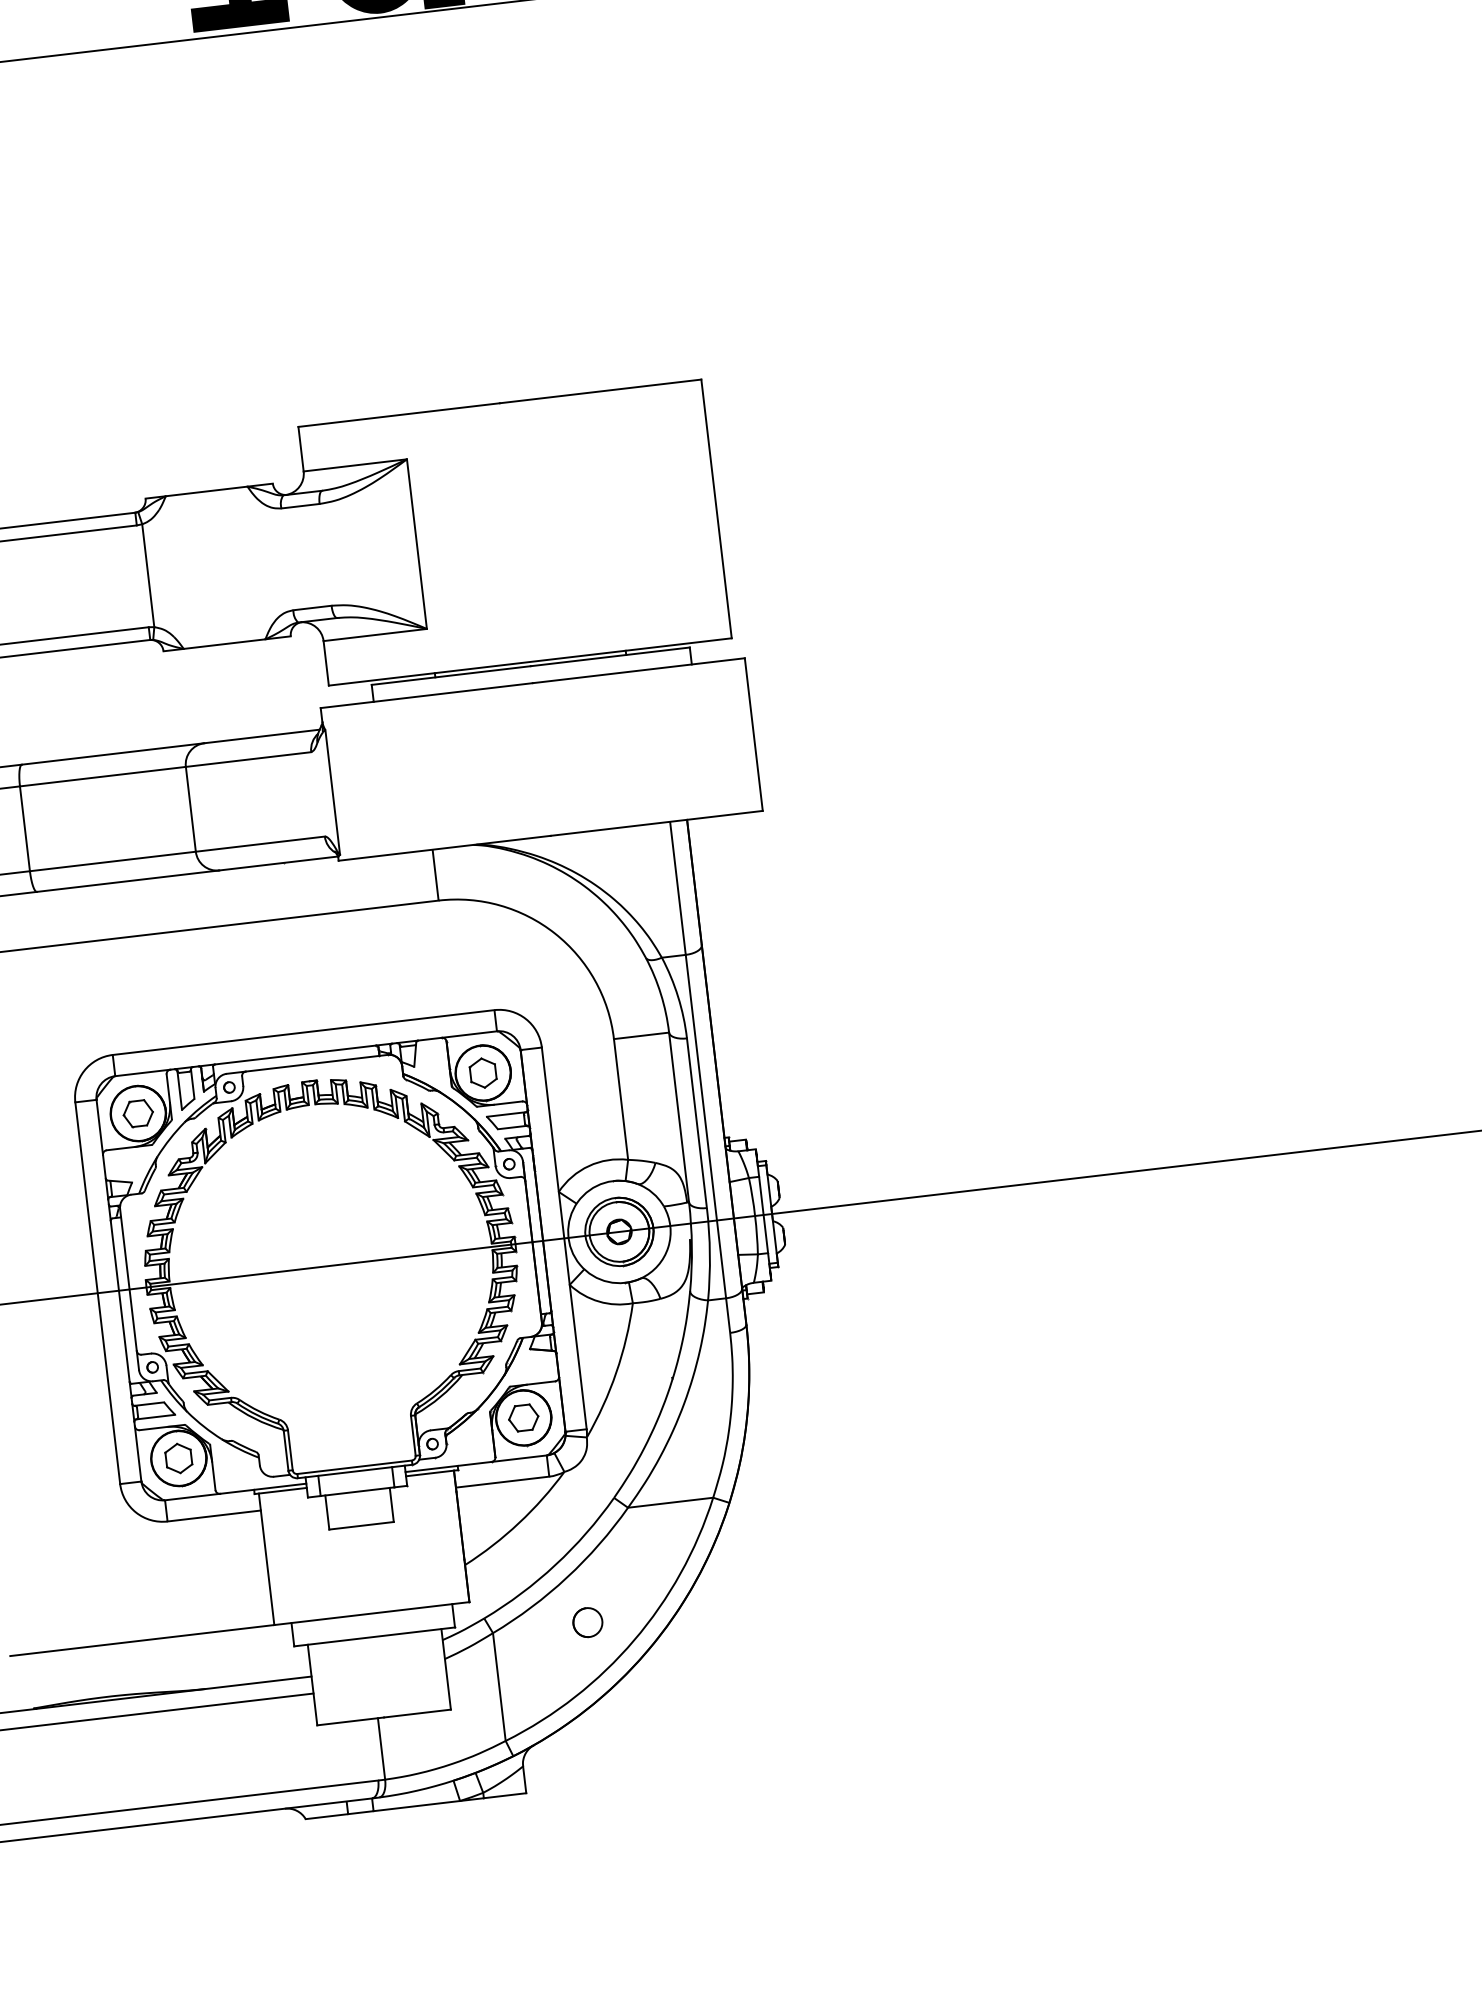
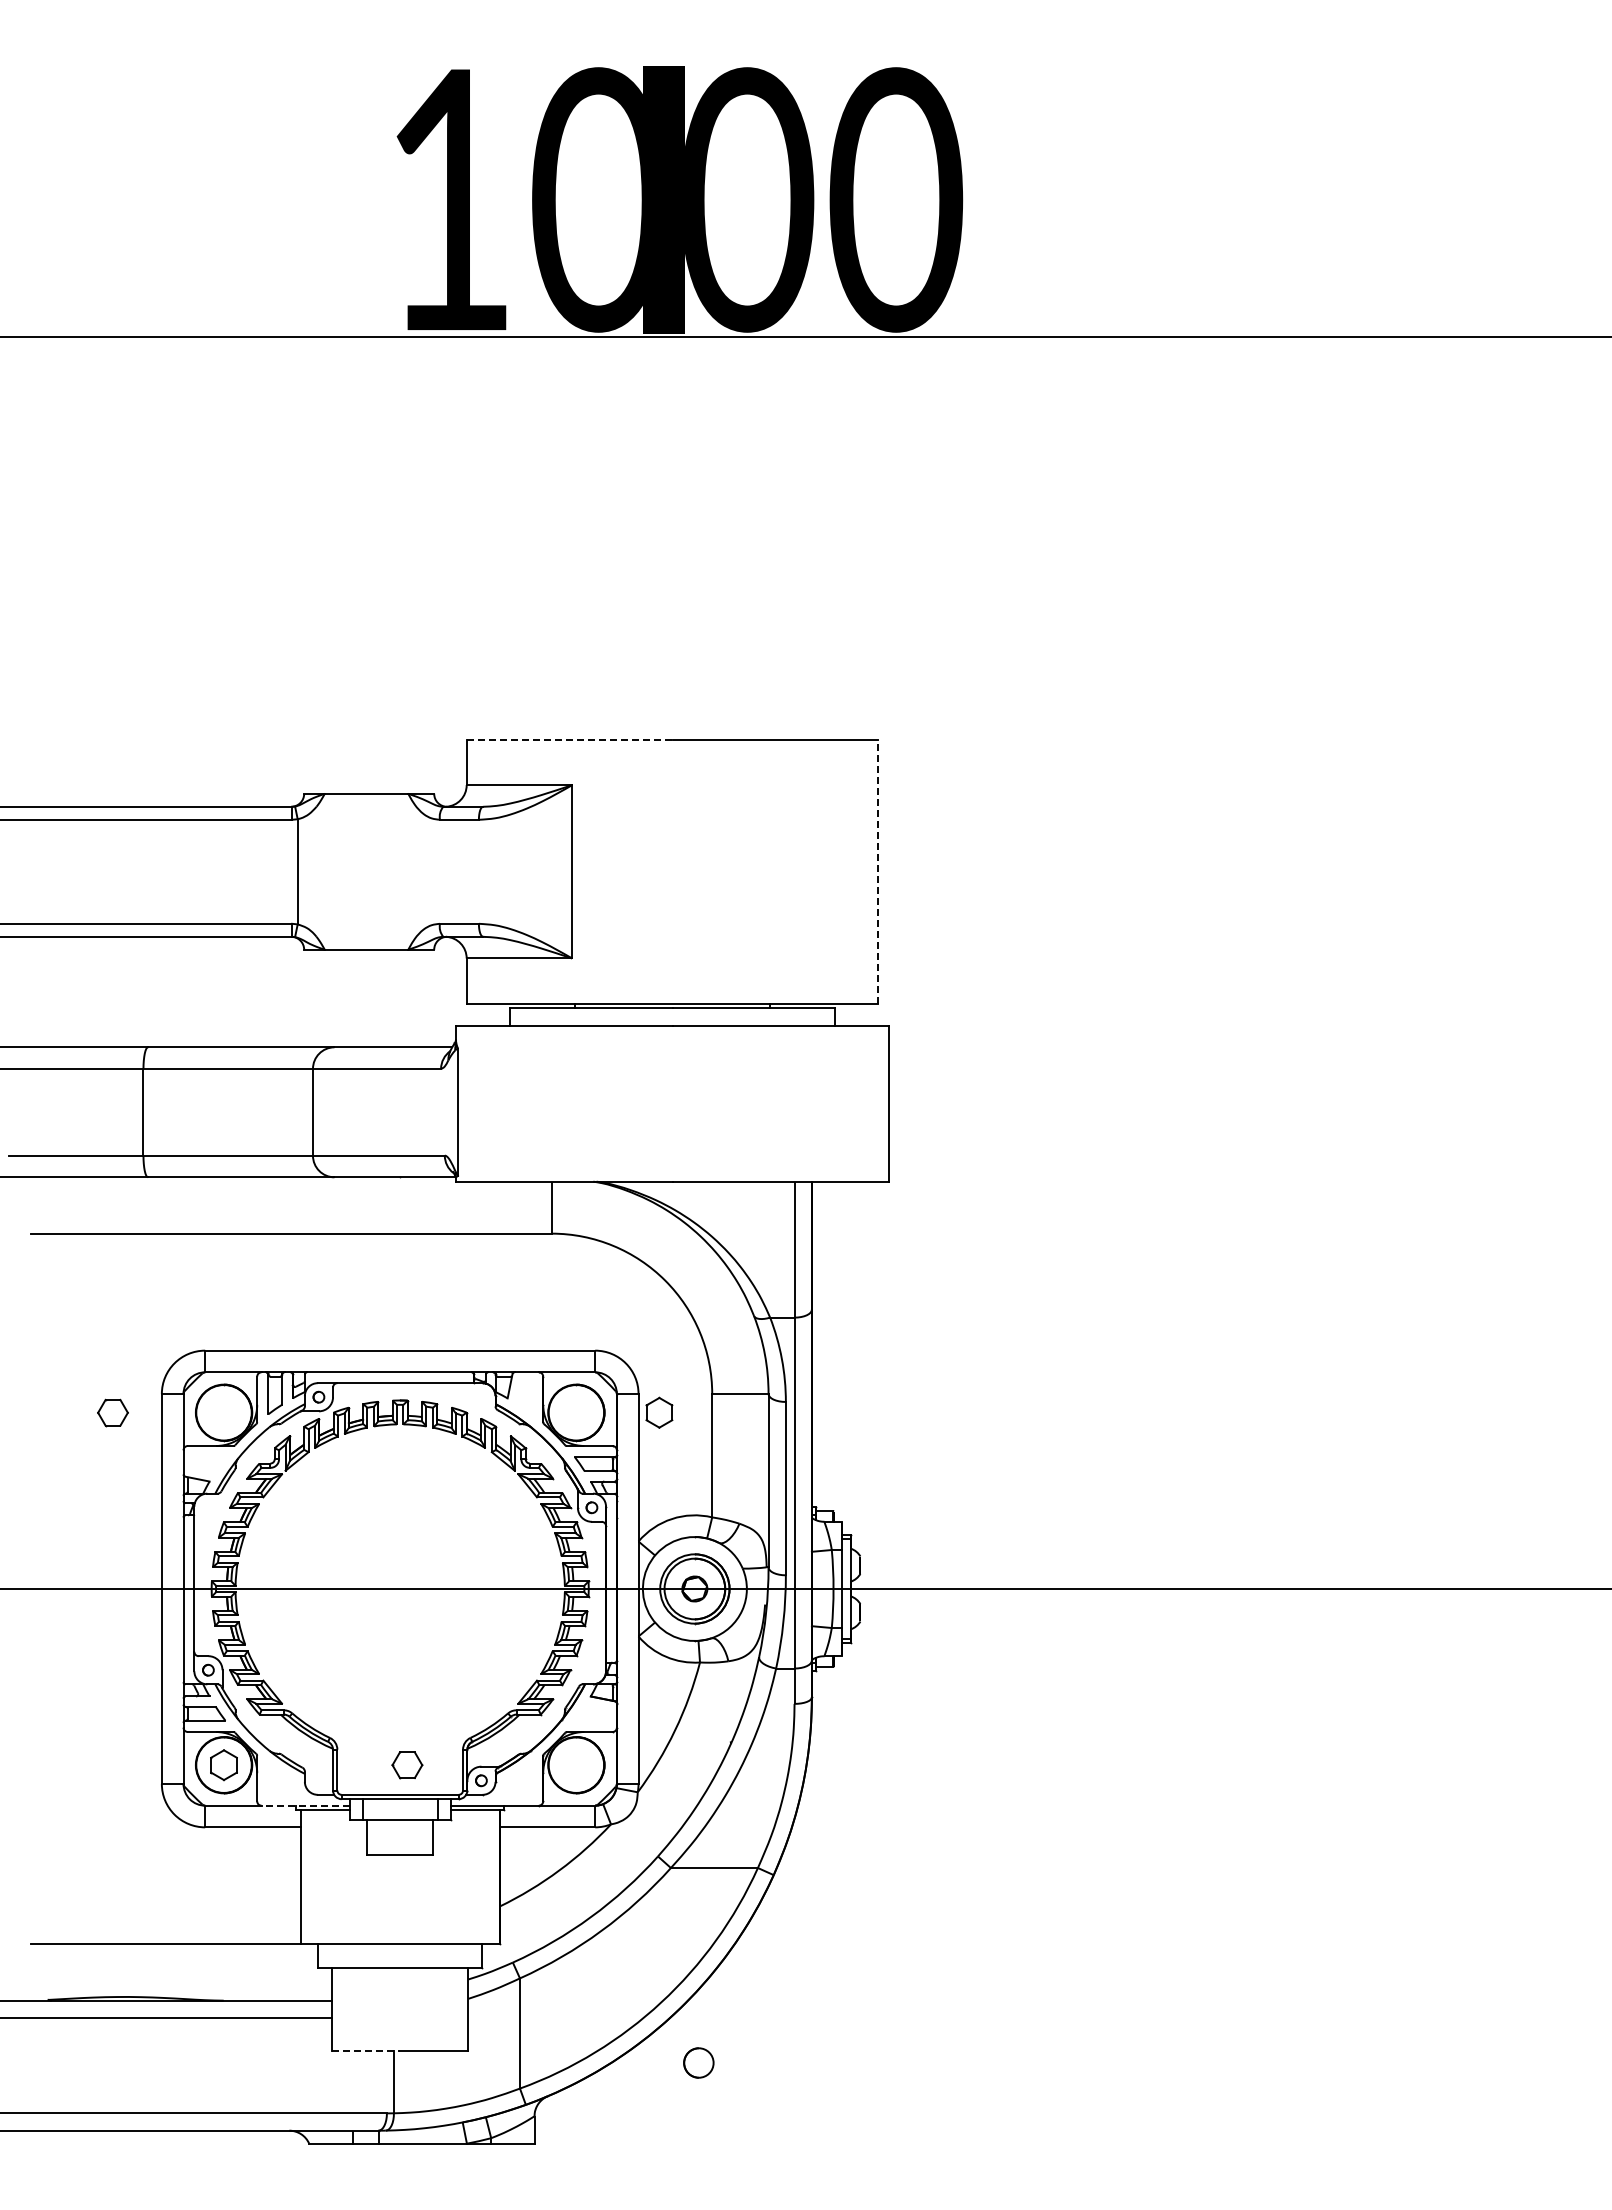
line: (399, 414) -> (569, 739), solid -> dashed
line: (716, 508) -> (878, 871), solid -> dashed
part: (483, 1072) -> (659, 1412), moved
part: (137, 1113) -> (112, 1412), moved
part: (523, 1418) -> (407, 1765), moved
line: (263, 1488) -> (305, 1805), solid -> dashed
circle: (587, 1622) -> (698, 2062), moved
line: (351, 1721) -> (366, 2050), solid -> dashed

